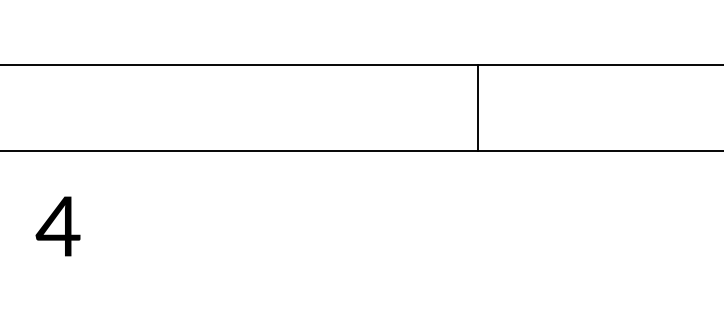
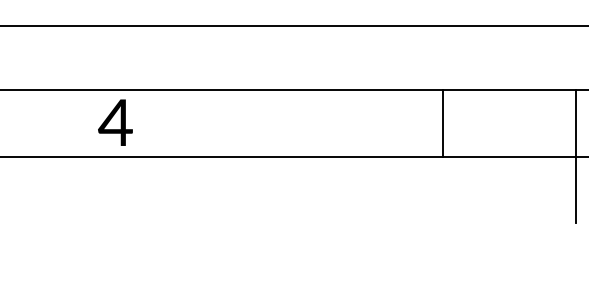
line: (648, 150) -> (575, 156), added
text: (58, 226) -> (115, 122), moved

